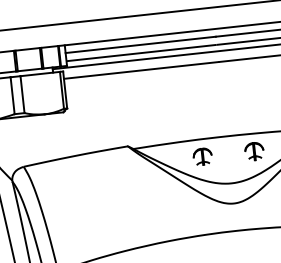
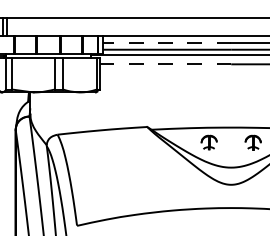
line: (140, 44) -> (167, 42), solid -> dashed
line: (141, 70) -> (165, 64), solid -> dashed

